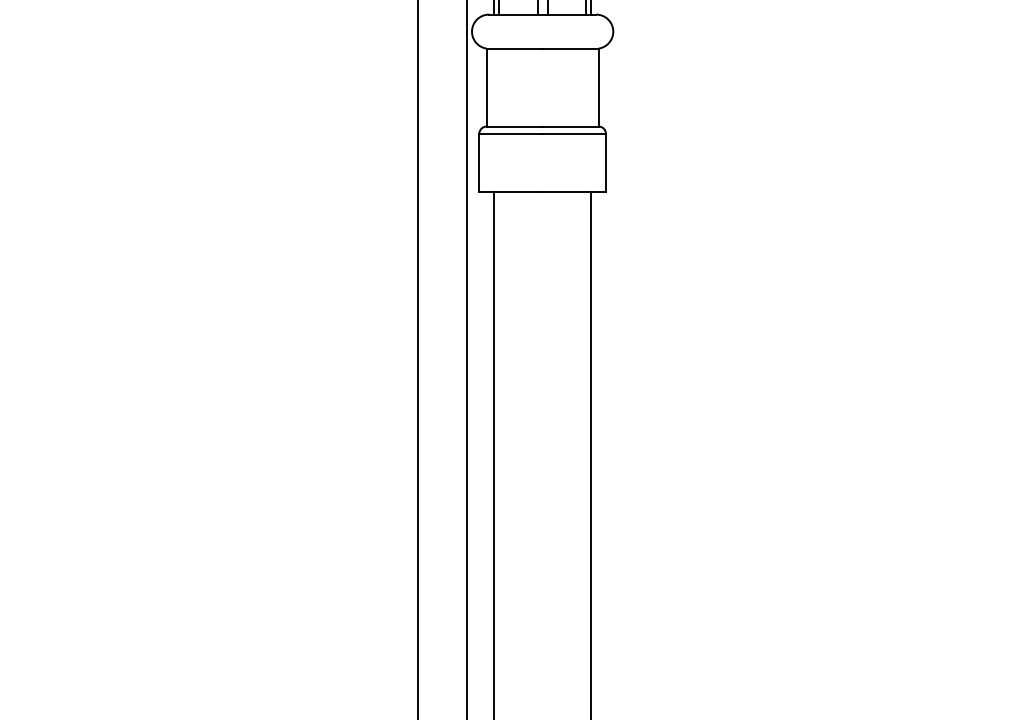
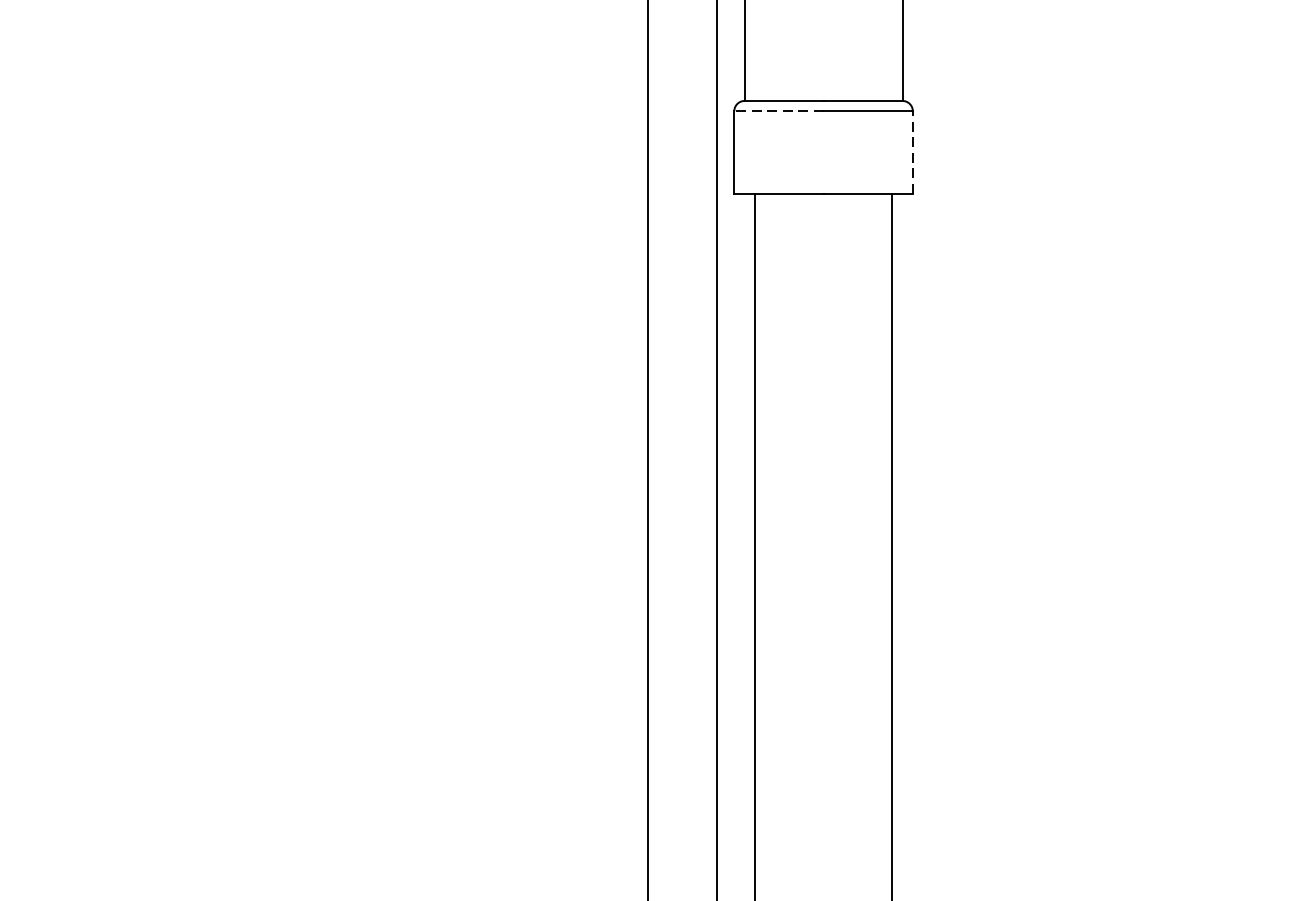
line: (510, 133) -> (778, 110), solid -> dashed
line: (605, 162) -> (912, 151), solid -> dashed

